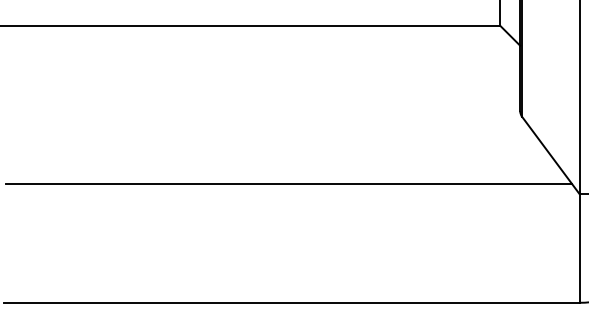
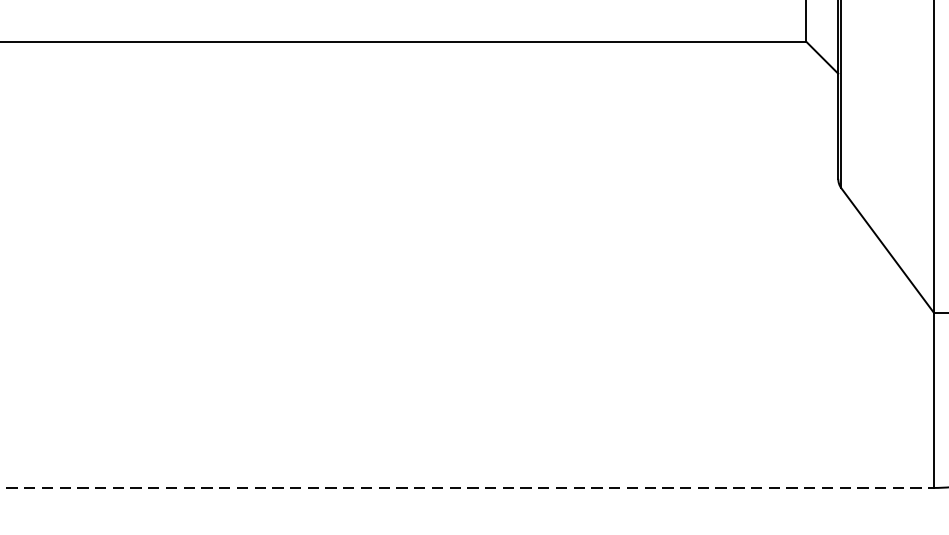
line: (289, 184) -> (466, 297), removed
line: (291, 302) -> (469, 487), solid -> dashed

